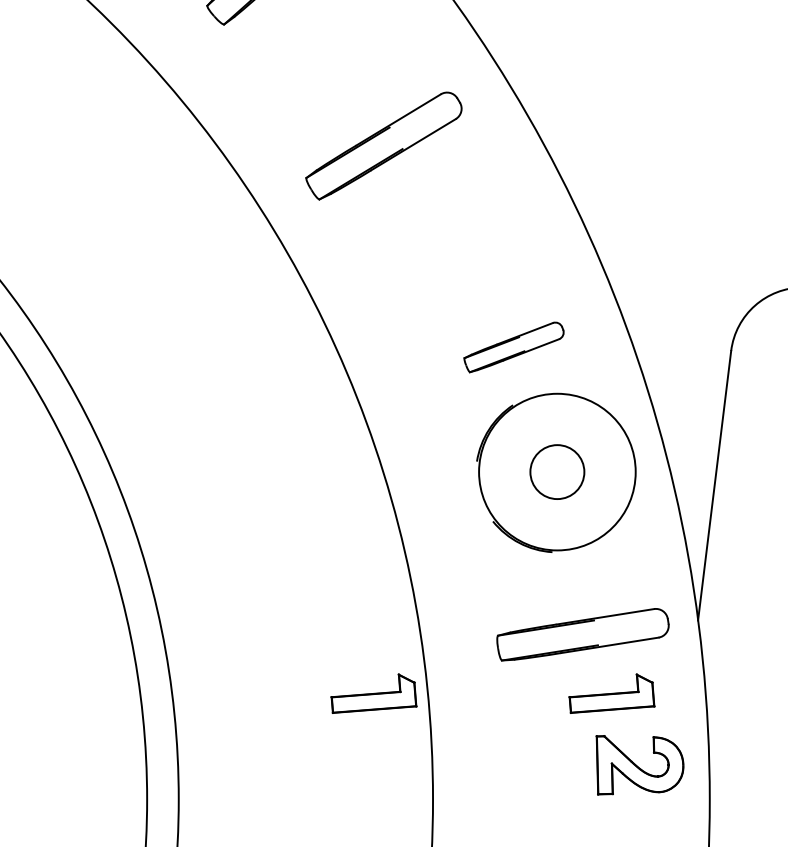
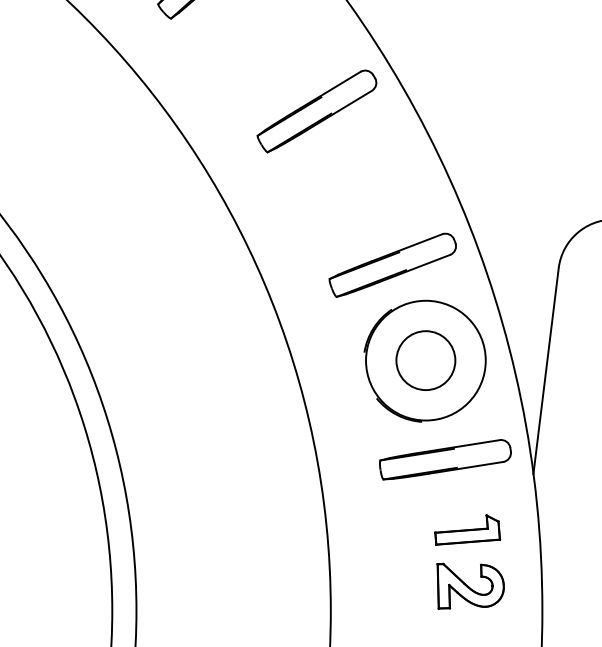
part: (383, 145) -> (316, 110), moved
part: (513, 347) -> (392, 265), size x1.67
circle: (556, 471) -> (425, 360), size x1.43
part: (582, 634) -> (445, 459), moved
part: (373, 693) -> (285, 529), removed
part: (639, 765) -> (470, 586), moved

